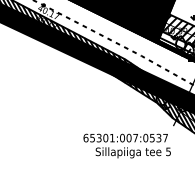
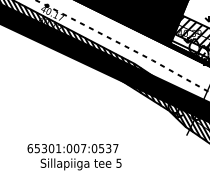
text: (126, 145) -> (73, 156), moved

